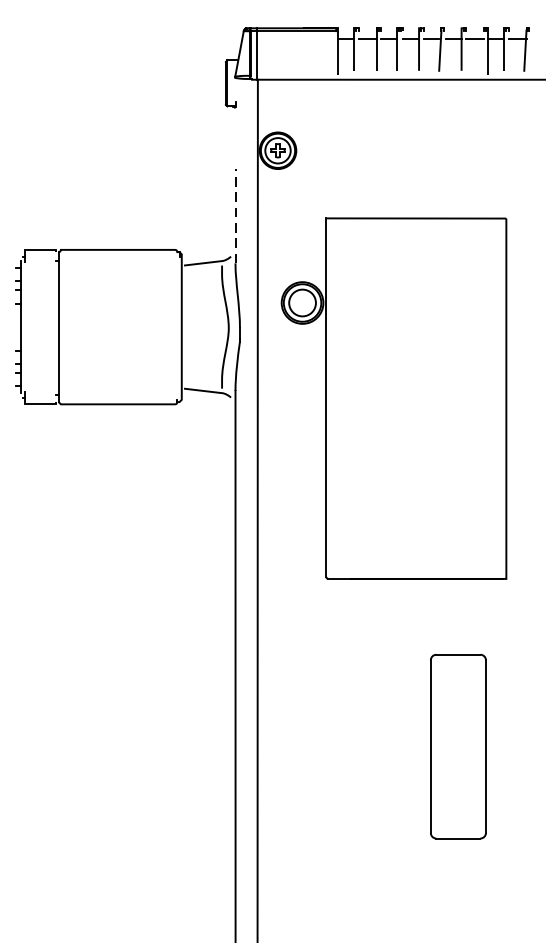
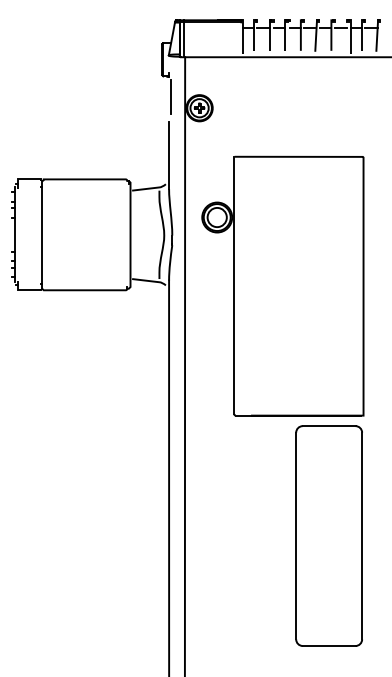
line: (237, 134) -> (170, 96), added
line: (236, 216) -> (169, 155), dashed -> solid
part: (457, 745) -> (328, 535), size x1.67

